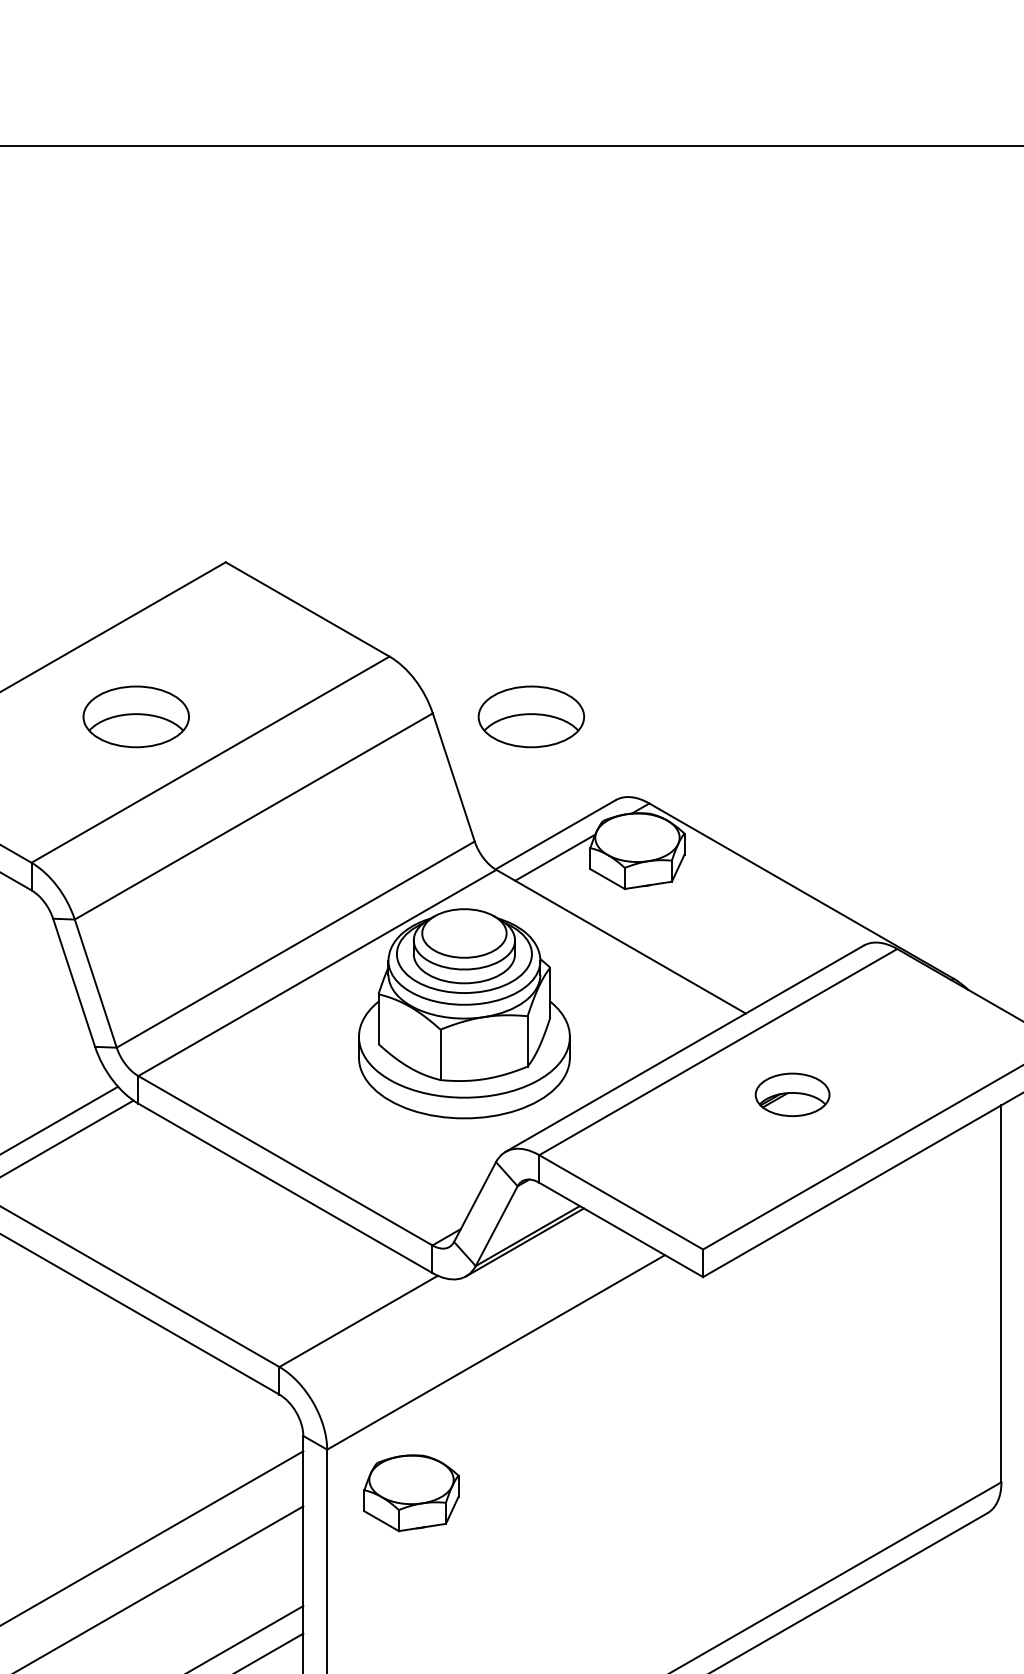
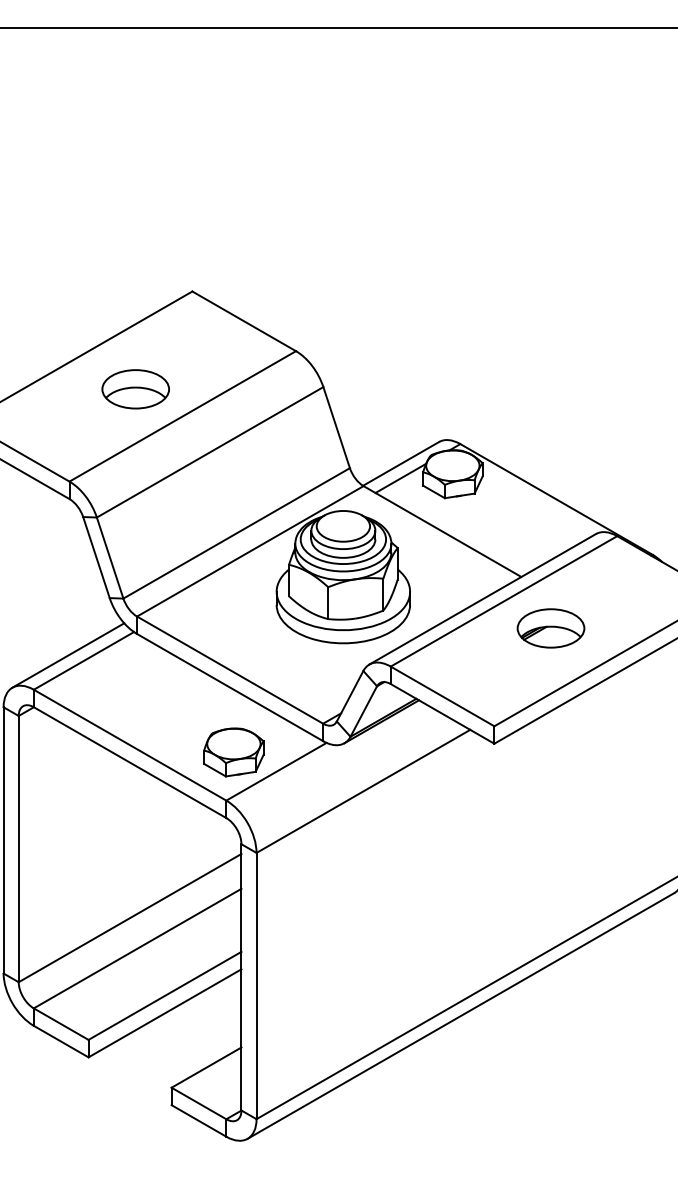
part: (530, 717) -> (385, 389), removed
part: (791, 1094) -> (550, 628), size x1.43
part: (410, 1493) -> (233, 752), moved

